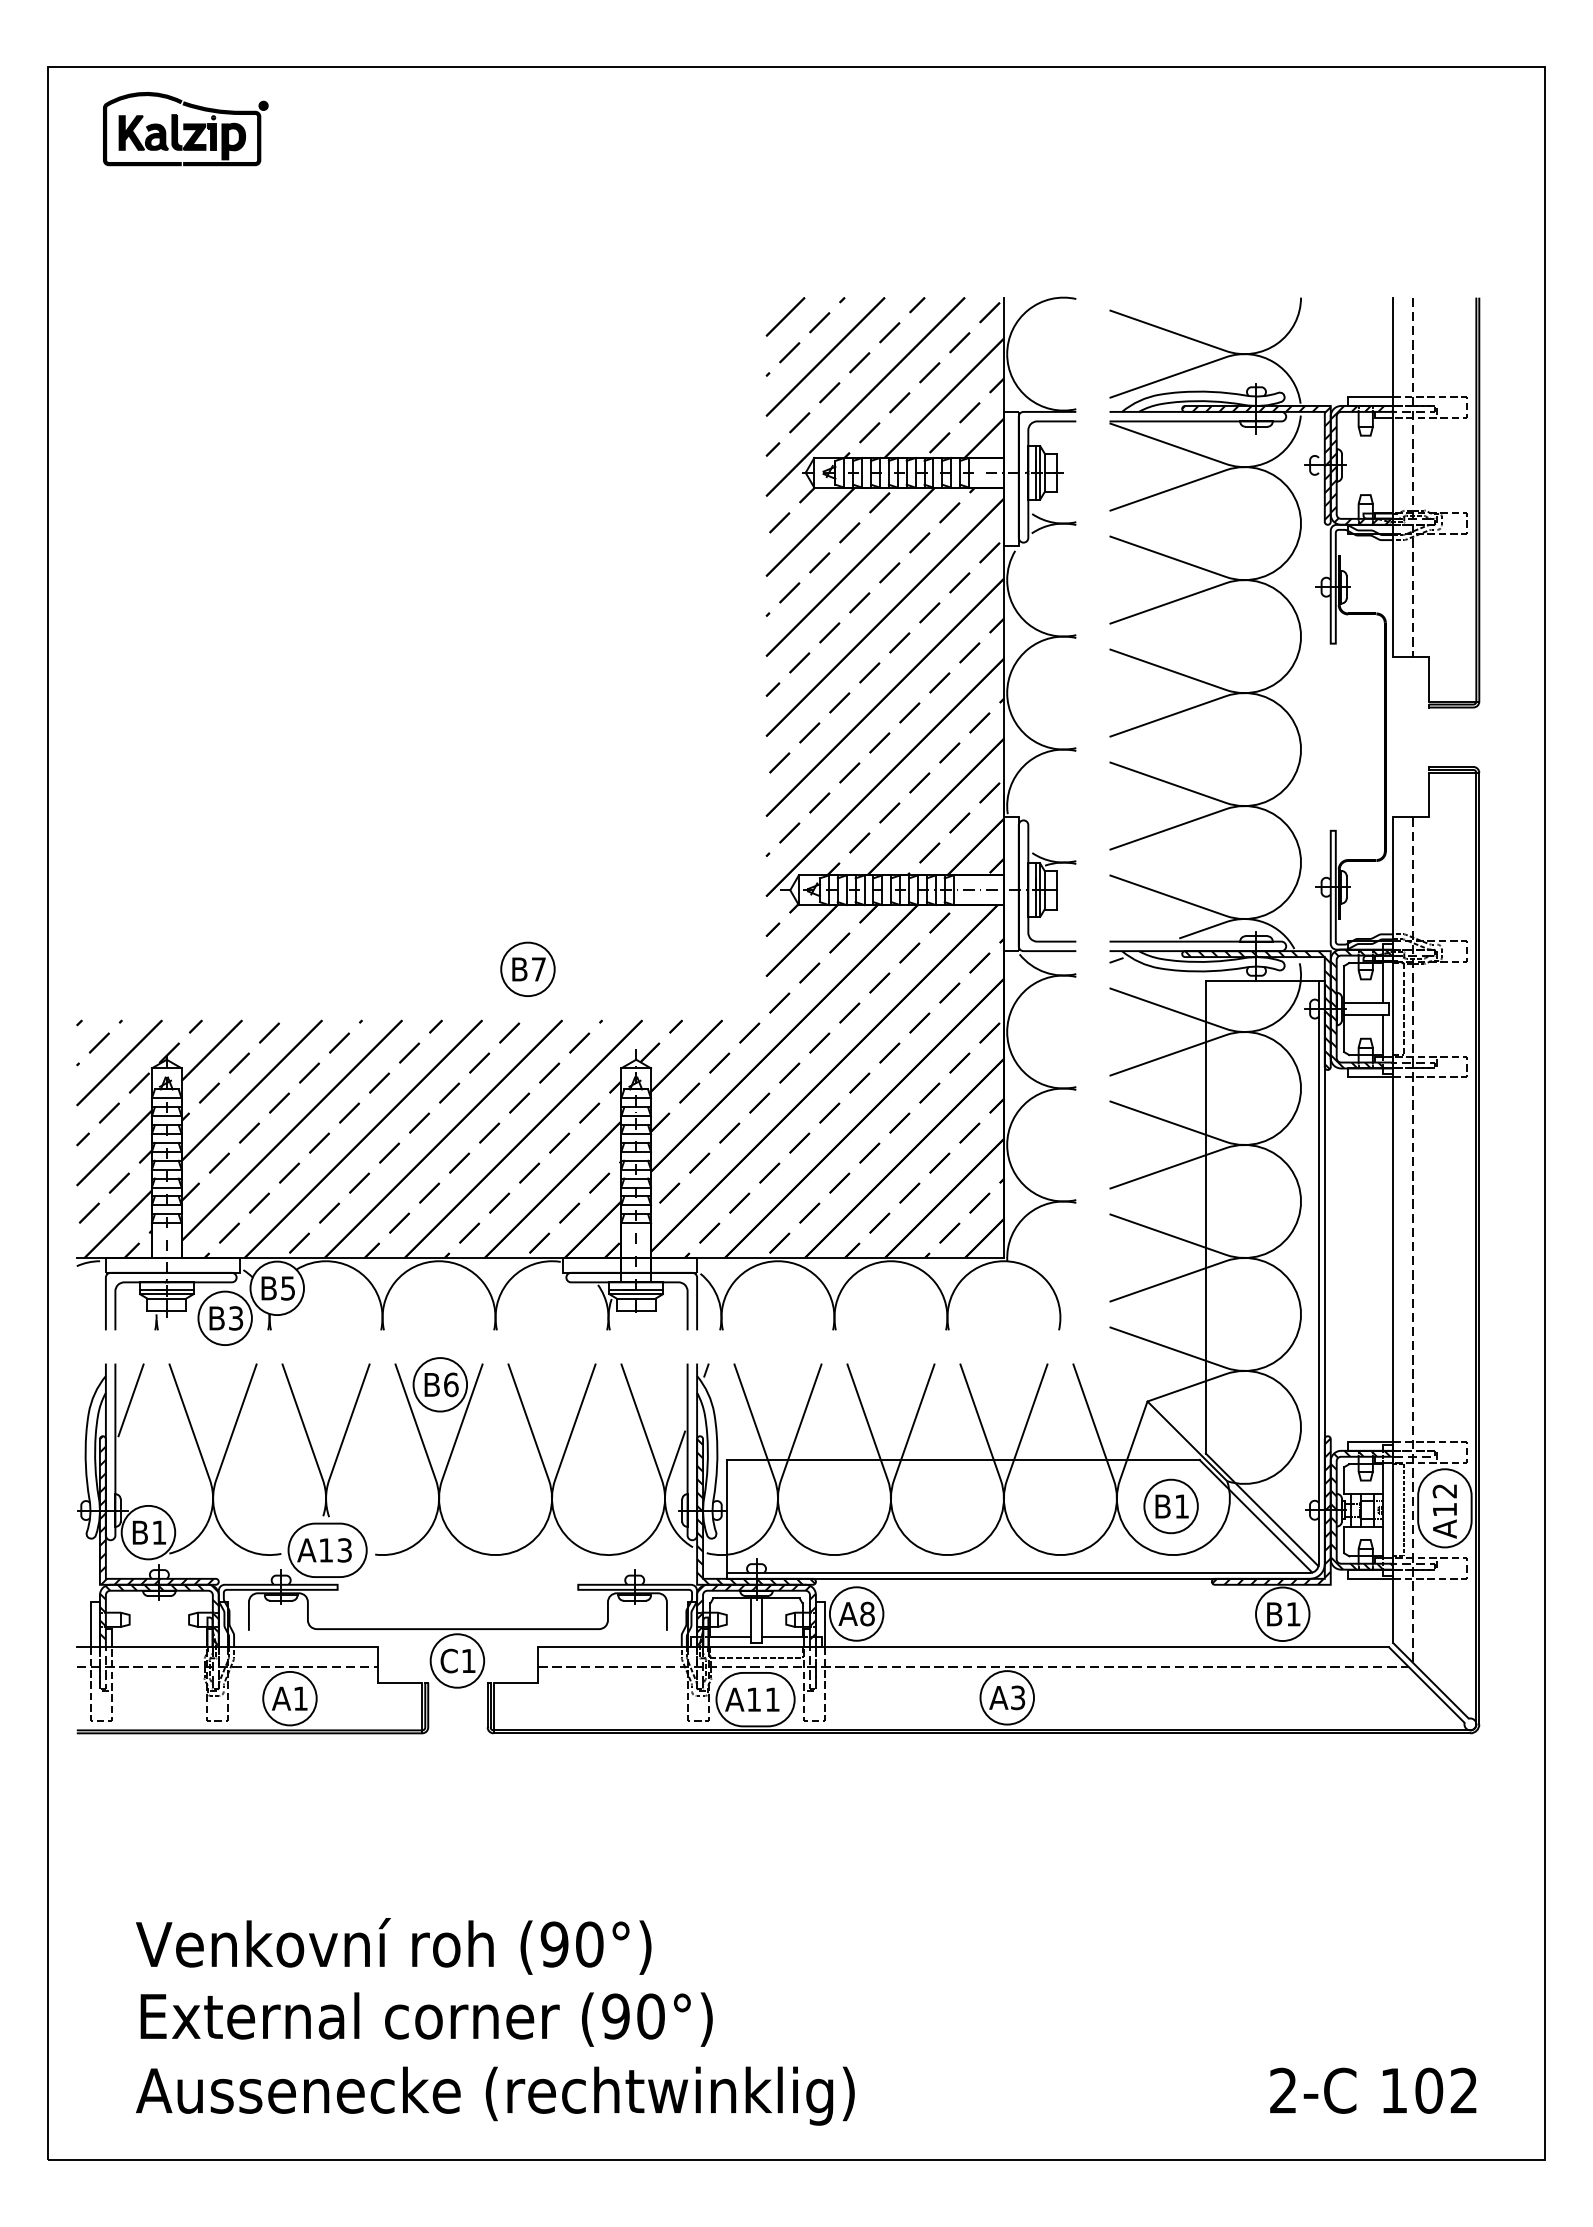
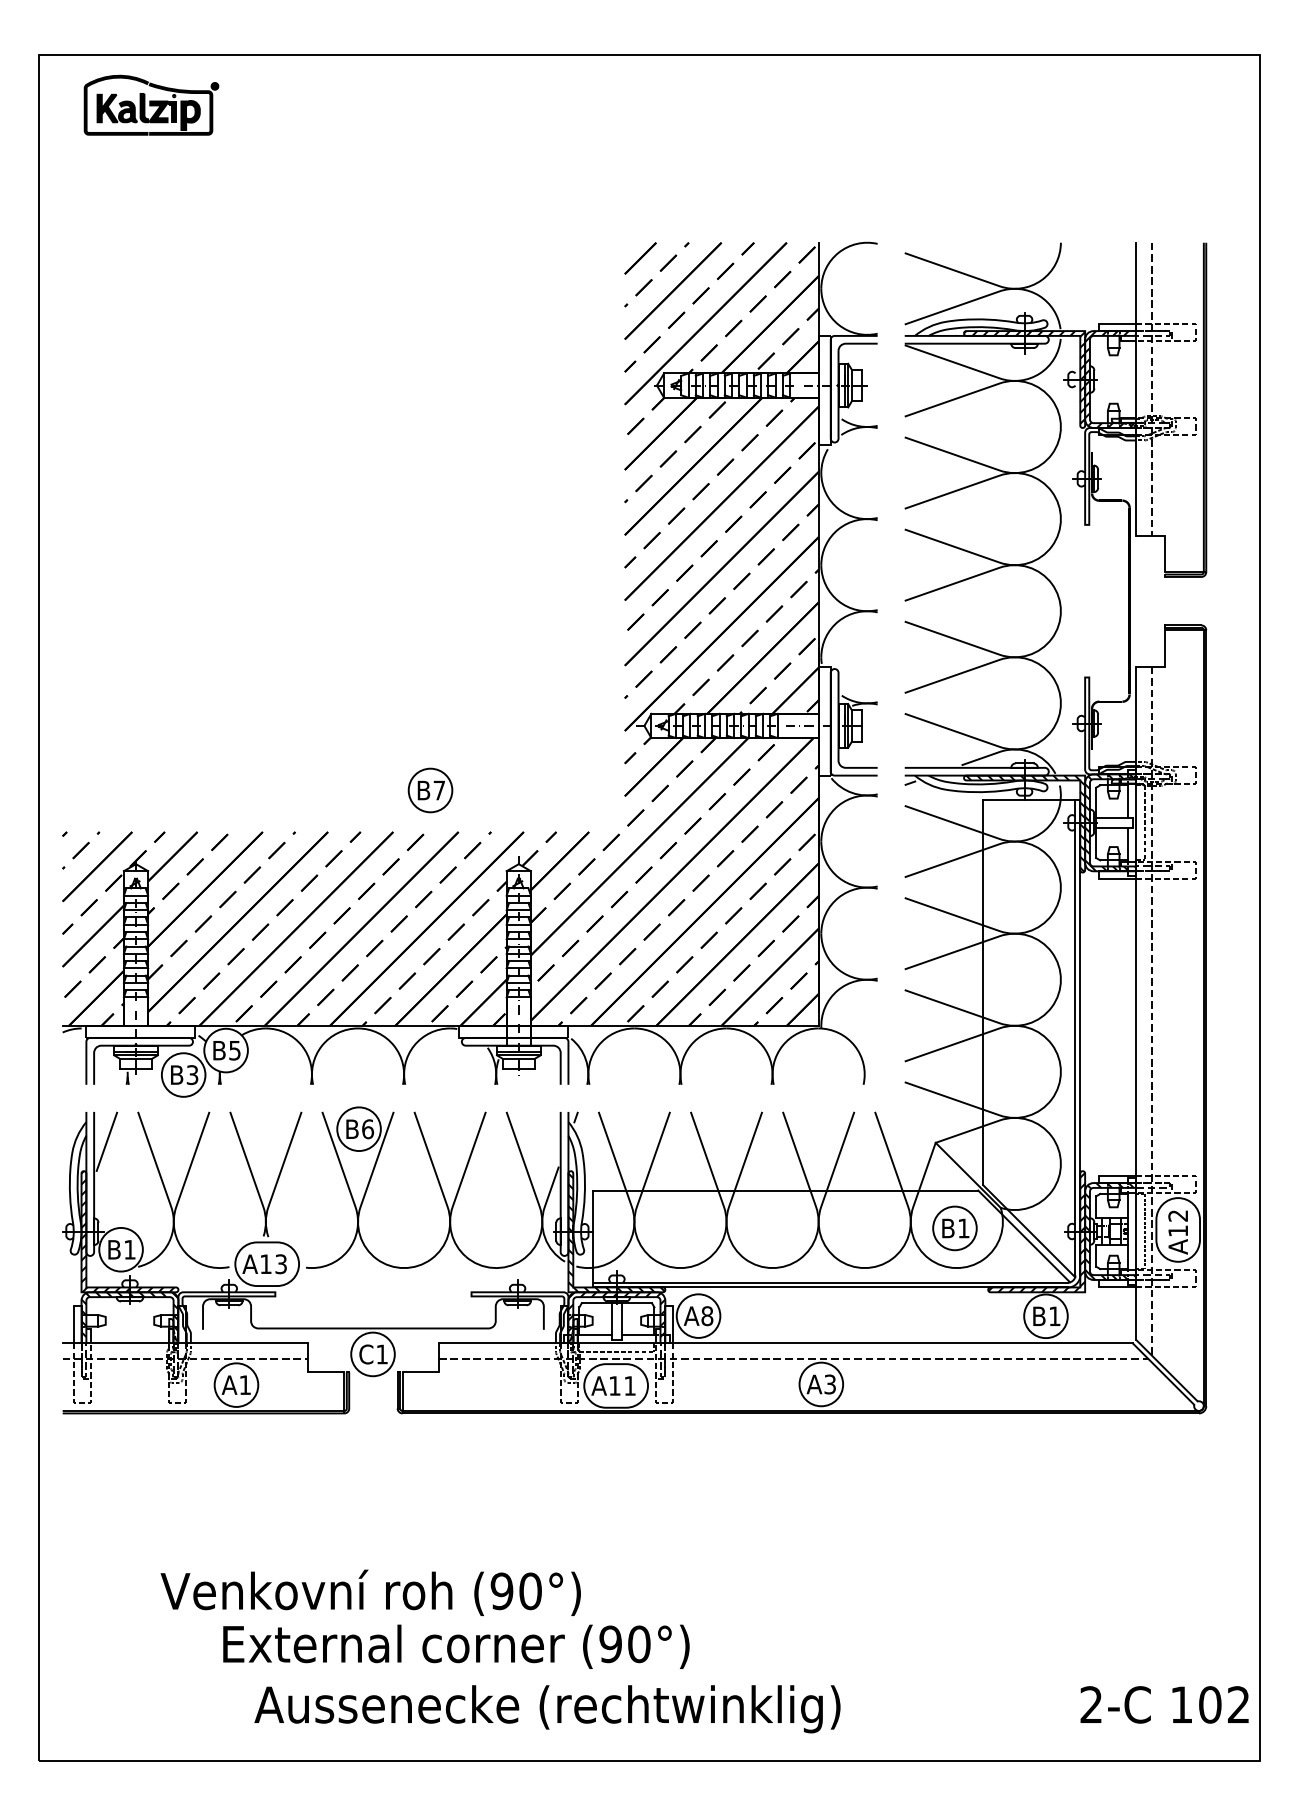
text: (393, 1946) -> (370, 1592), moved
text: (426, 2019) -> (456, 1646), moved
text: (1373, 2090) -> (1164, 1704), moved
text: (495, 2095) -> (547, 1708), moved

